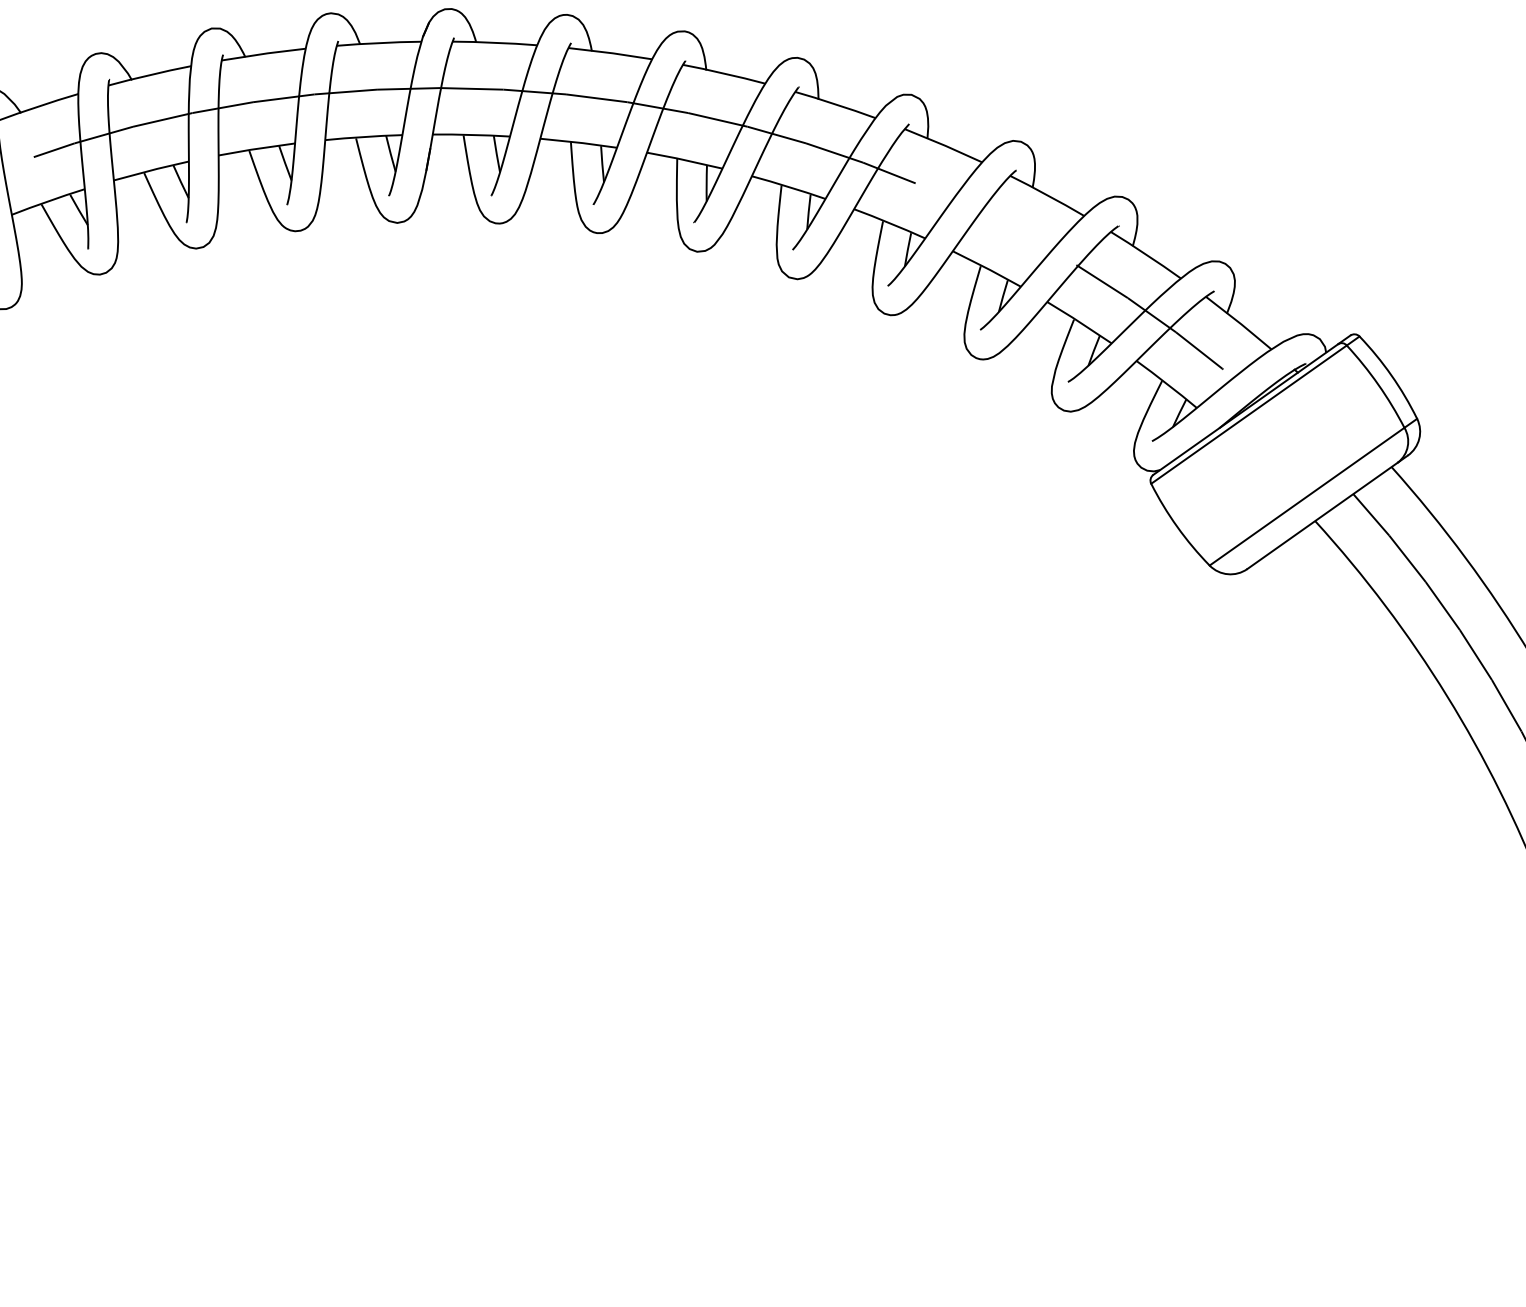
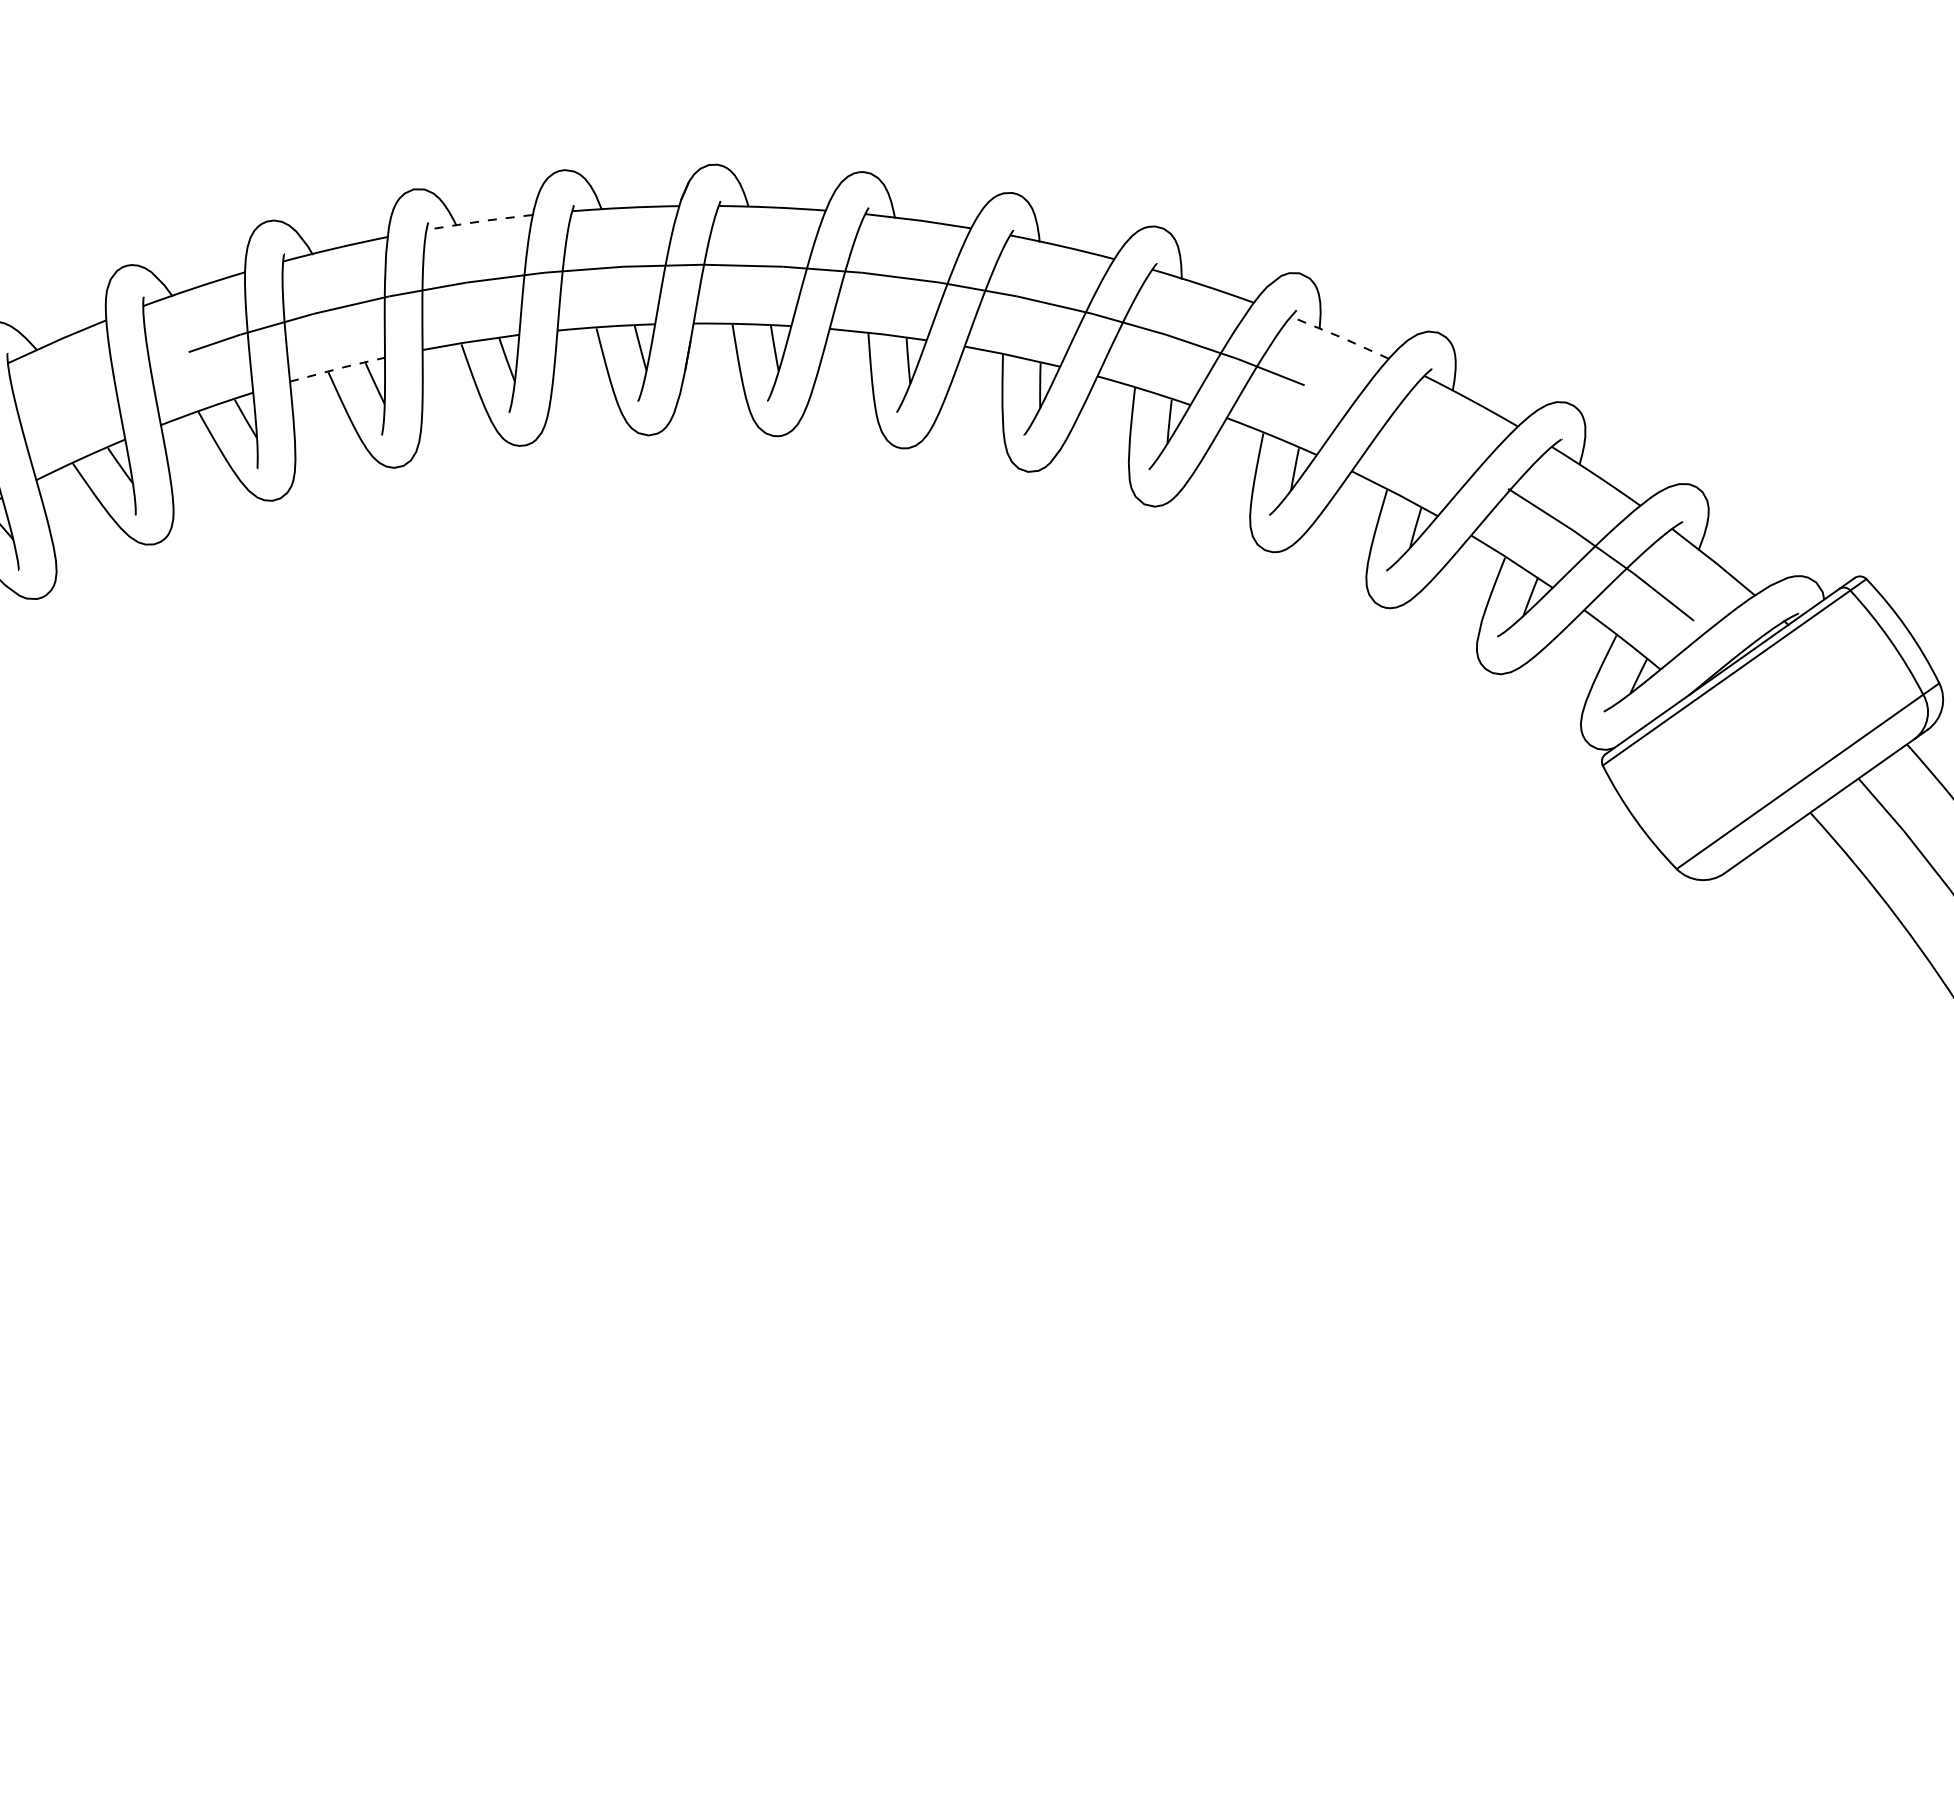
line: (263, 53) -> (479, 221), solid -> dashed
line: (943, 144) -> (1340, 336), solid -> dashed
line: (152, 170) -> (338, 368), solid -> dashed

